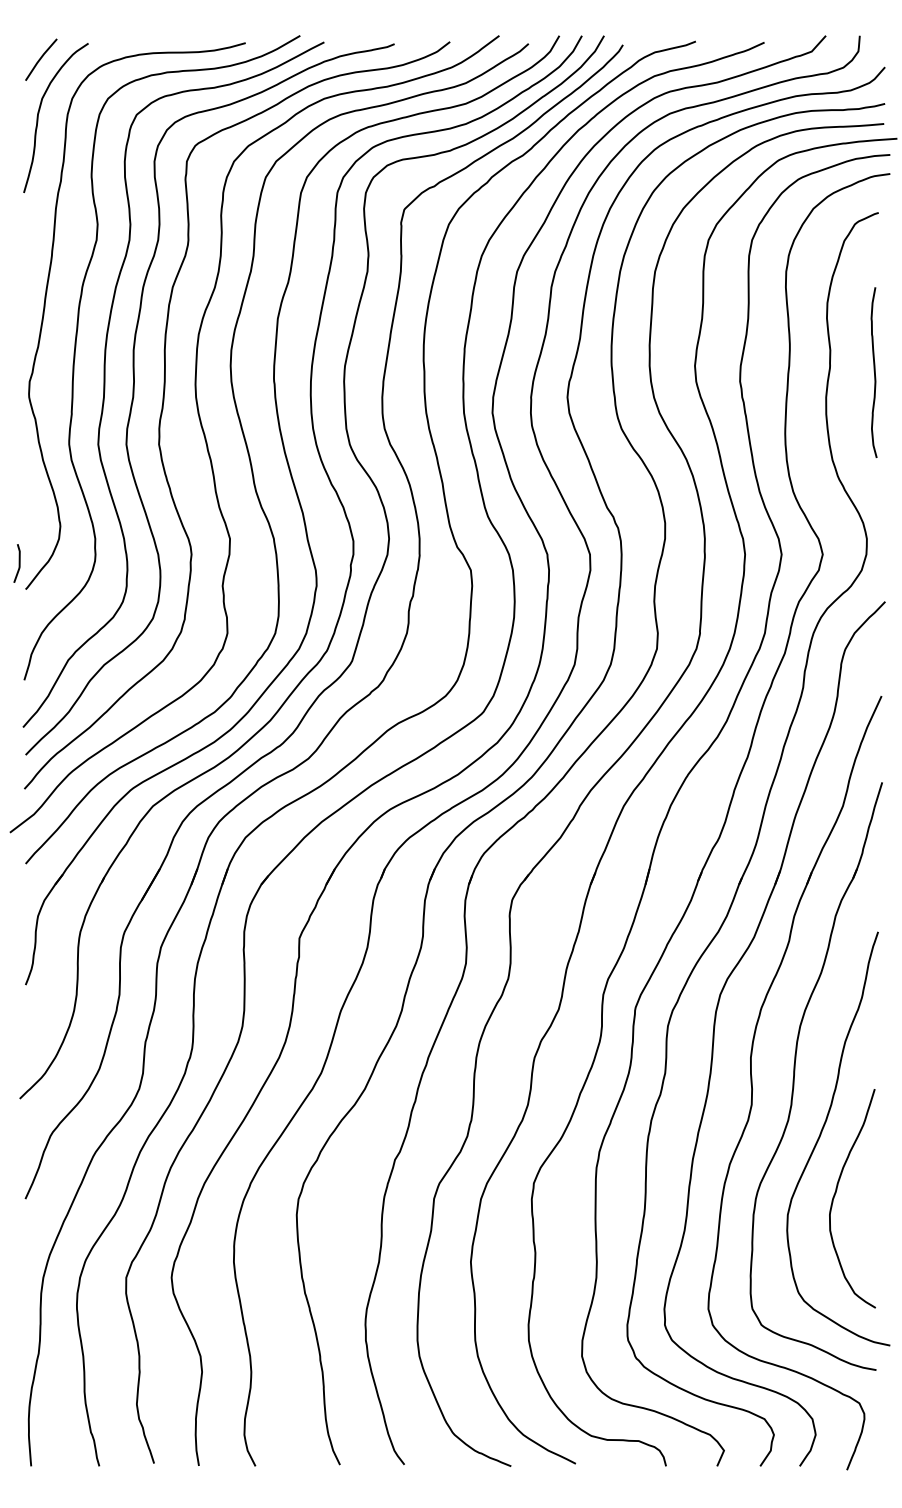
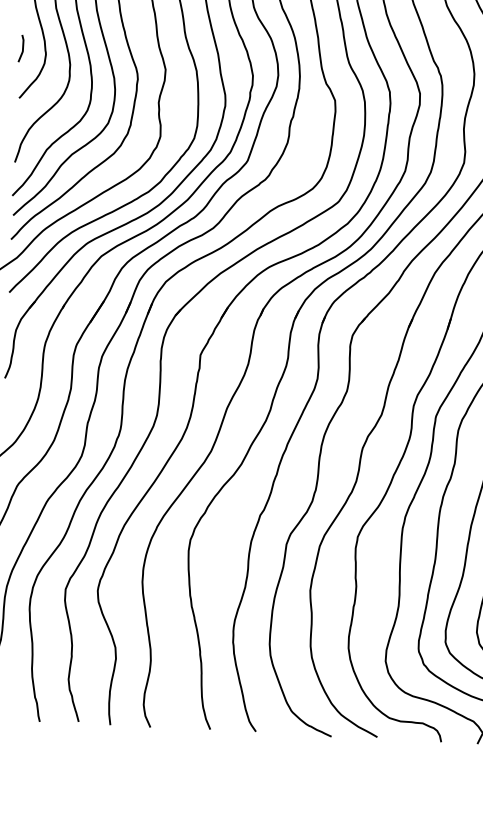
line: (18, 563) -> (22, 48), moved

